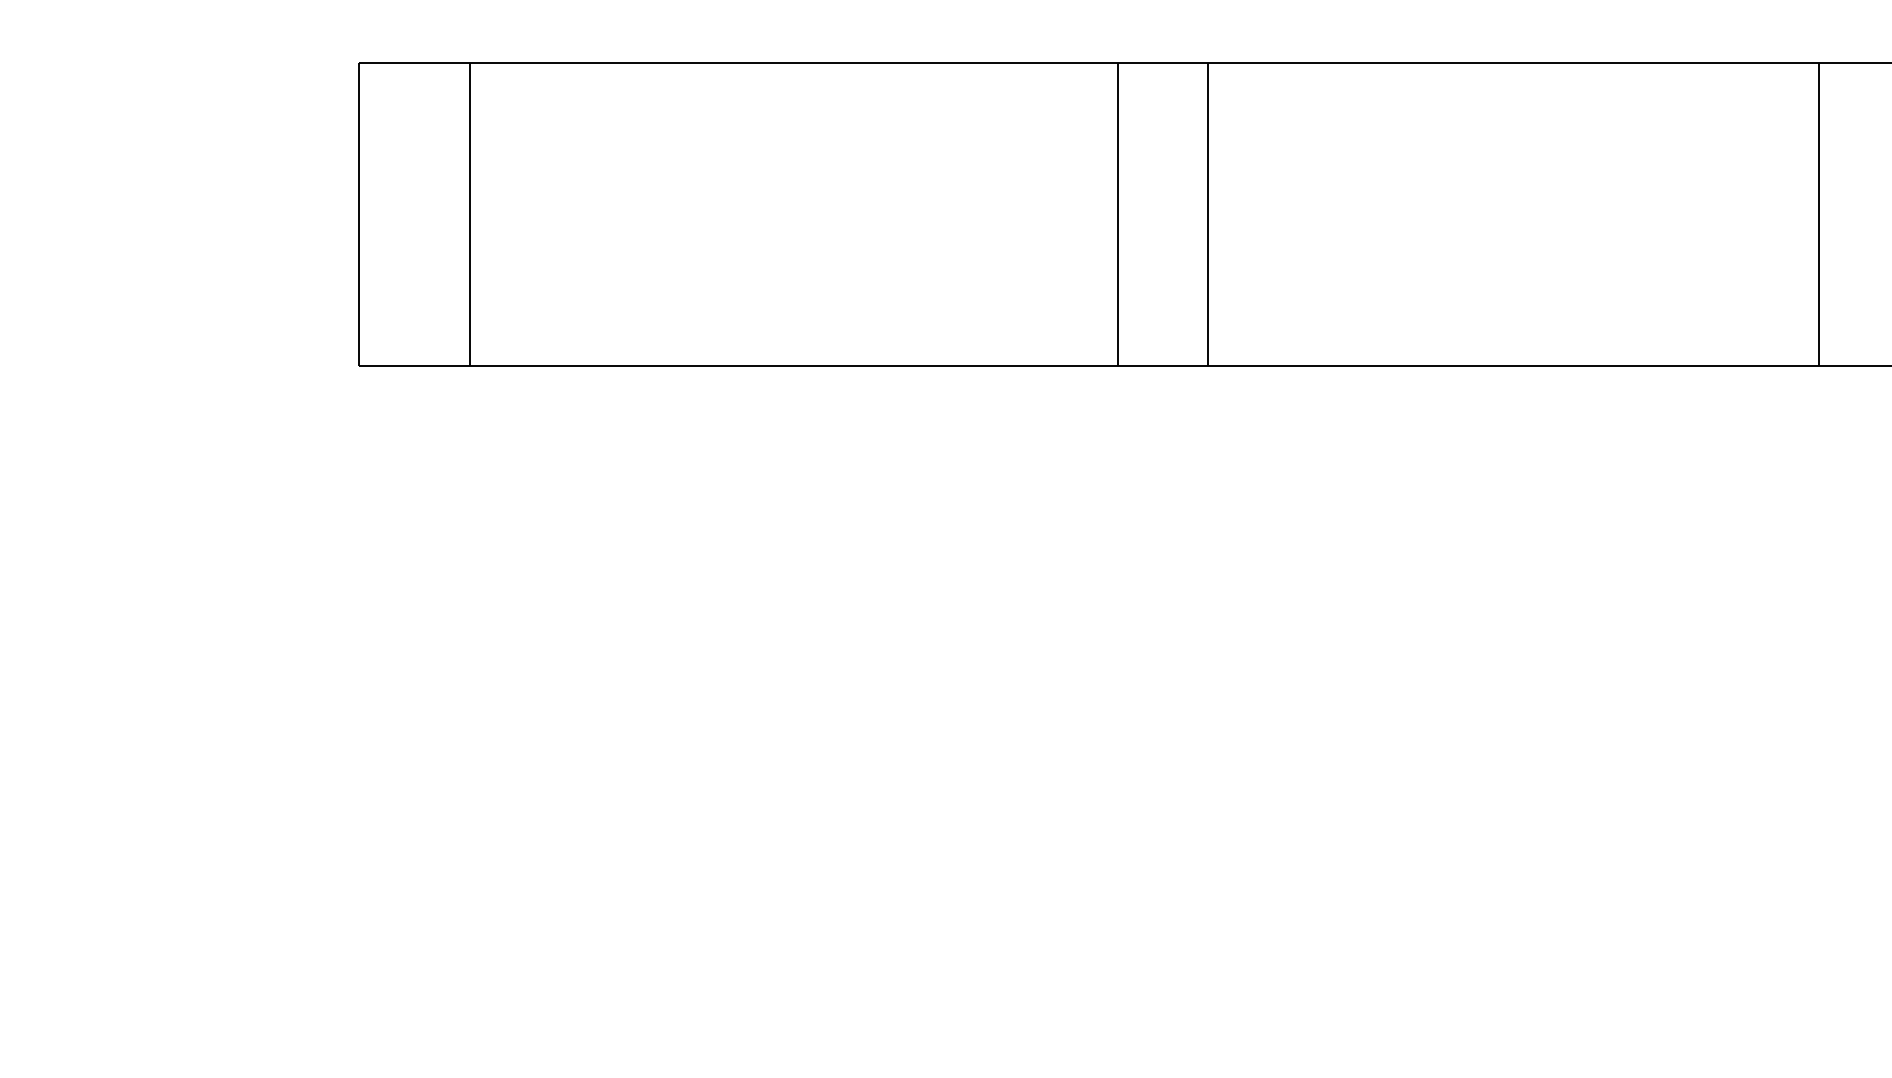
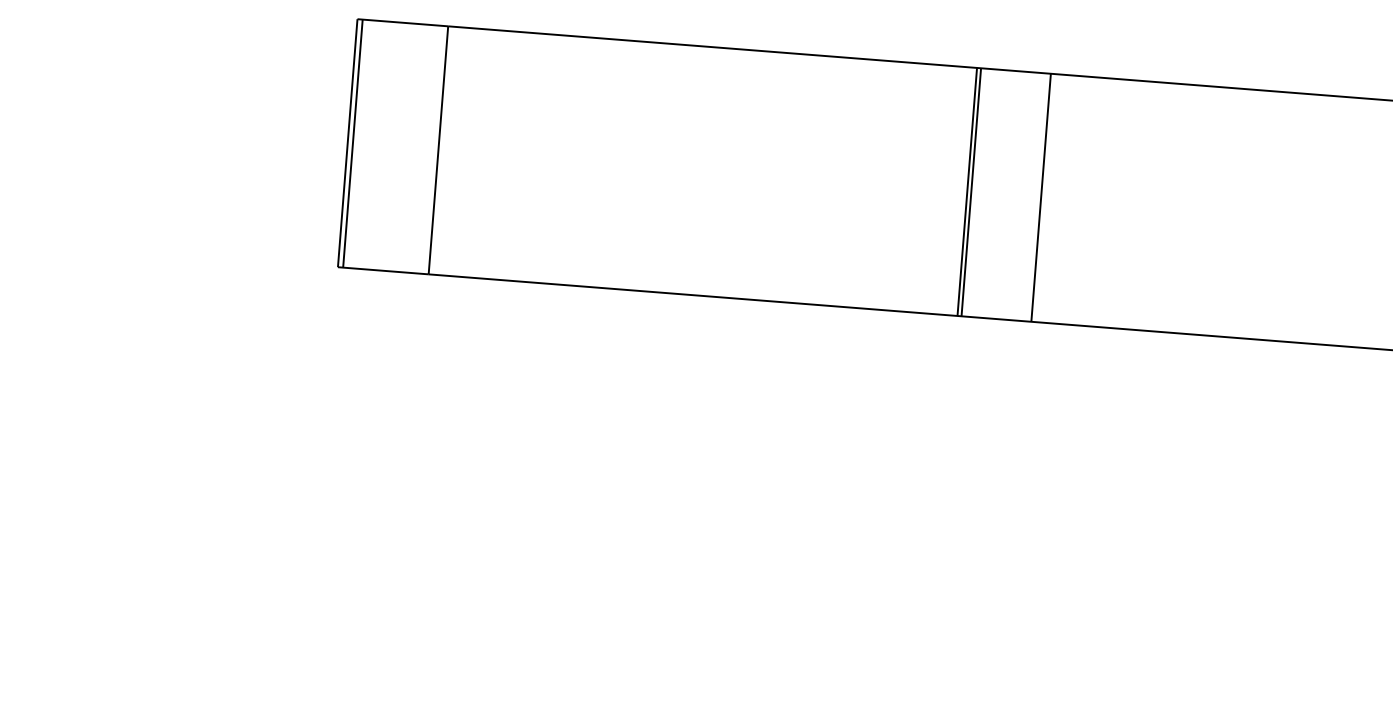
line: (365, 214) -> (352, 143), added
line: (1122, 214) -> (971, 192), added

